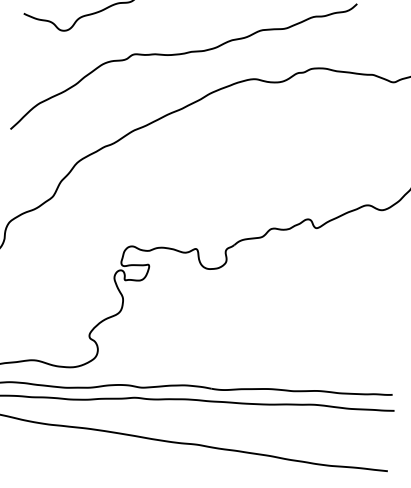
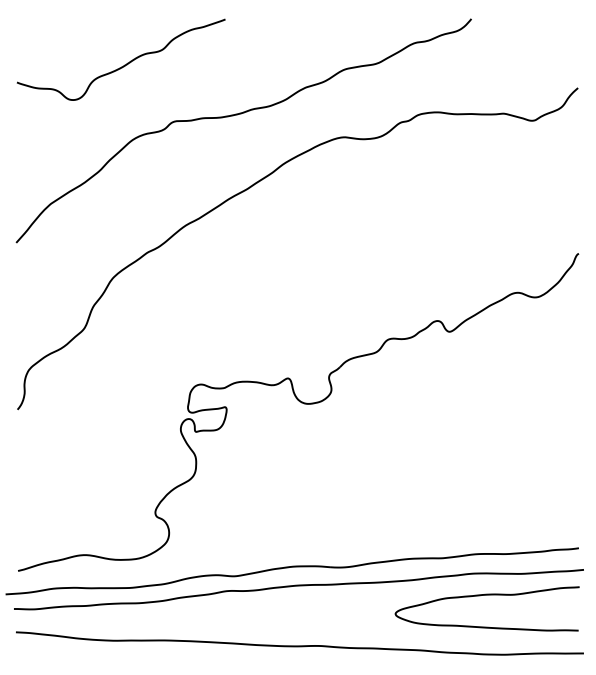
curve: (322, 421) -> (486, 595), added

